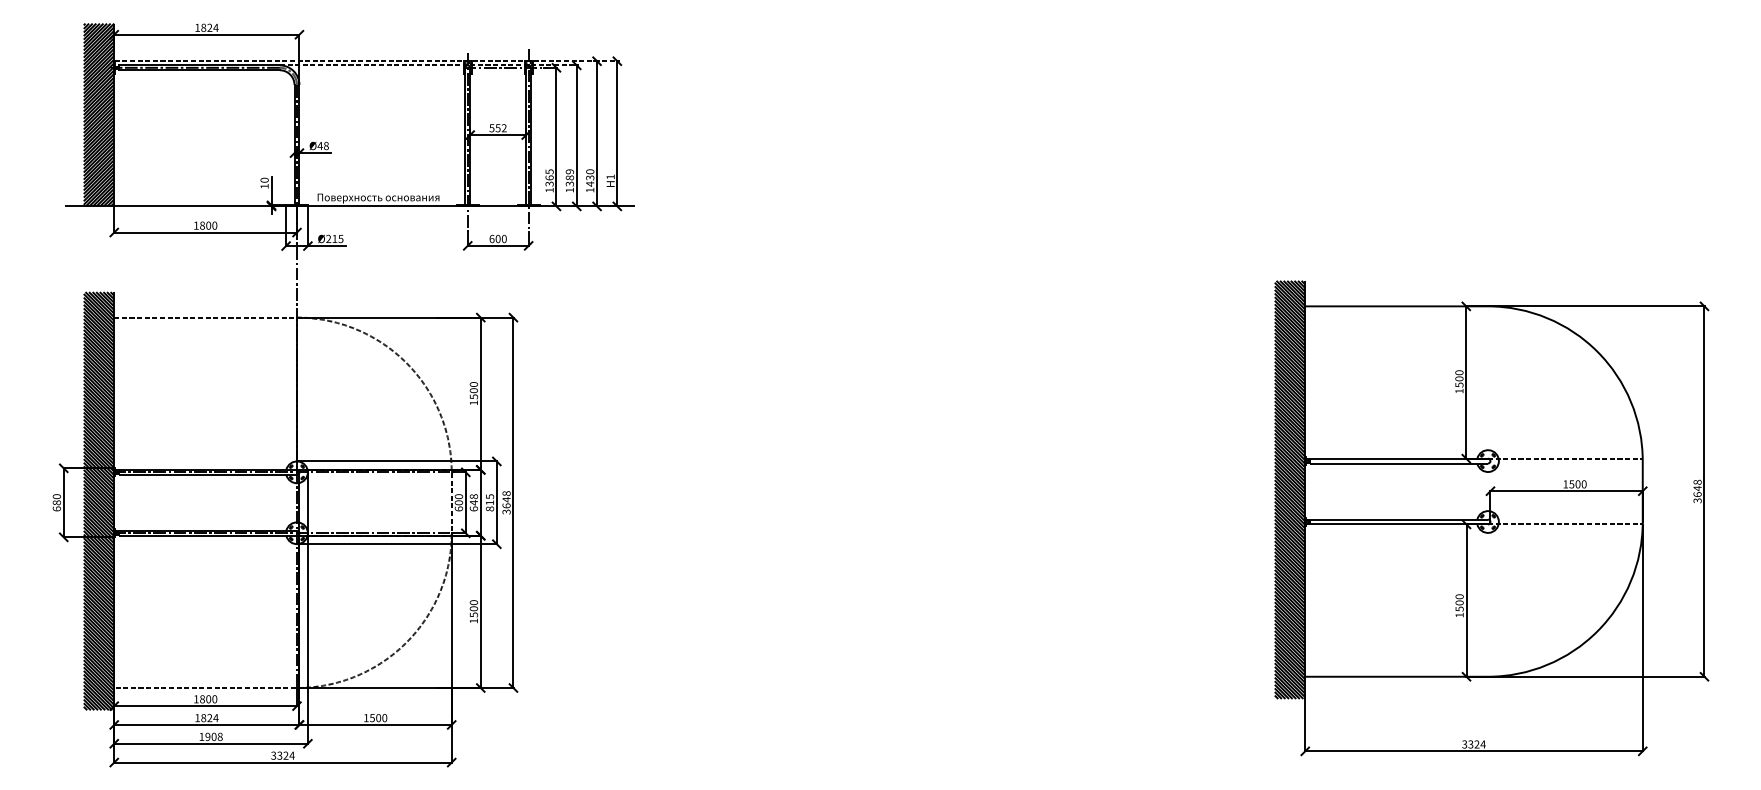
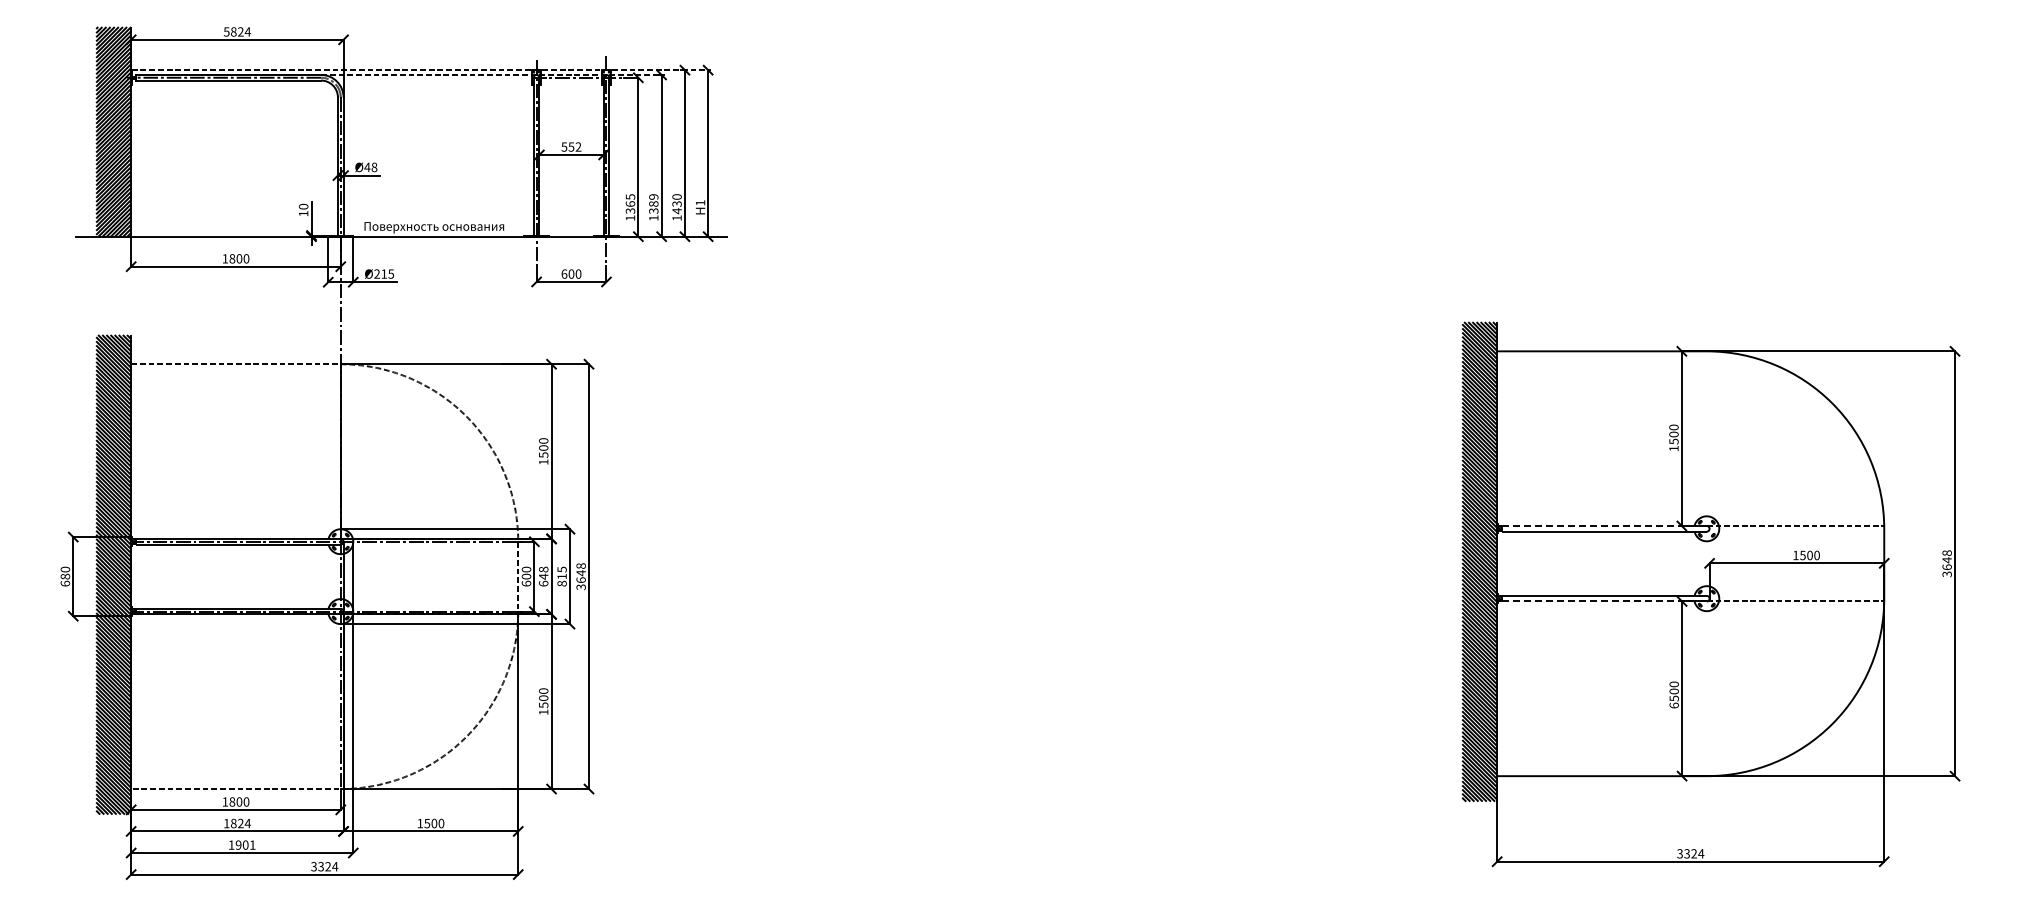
text: (197, 27) -> (226, 31), 1824 -> 5824
line: (1399, 459) -> (1605, 526), solid -> dashed
line: (1399, 524) -> (1605, 601), solid -> dashed
text: (1459, 615) -> (1673, 705), 1500 -> 6500
text: (220, 736) -> (252, 844), 1908 -> 1901

